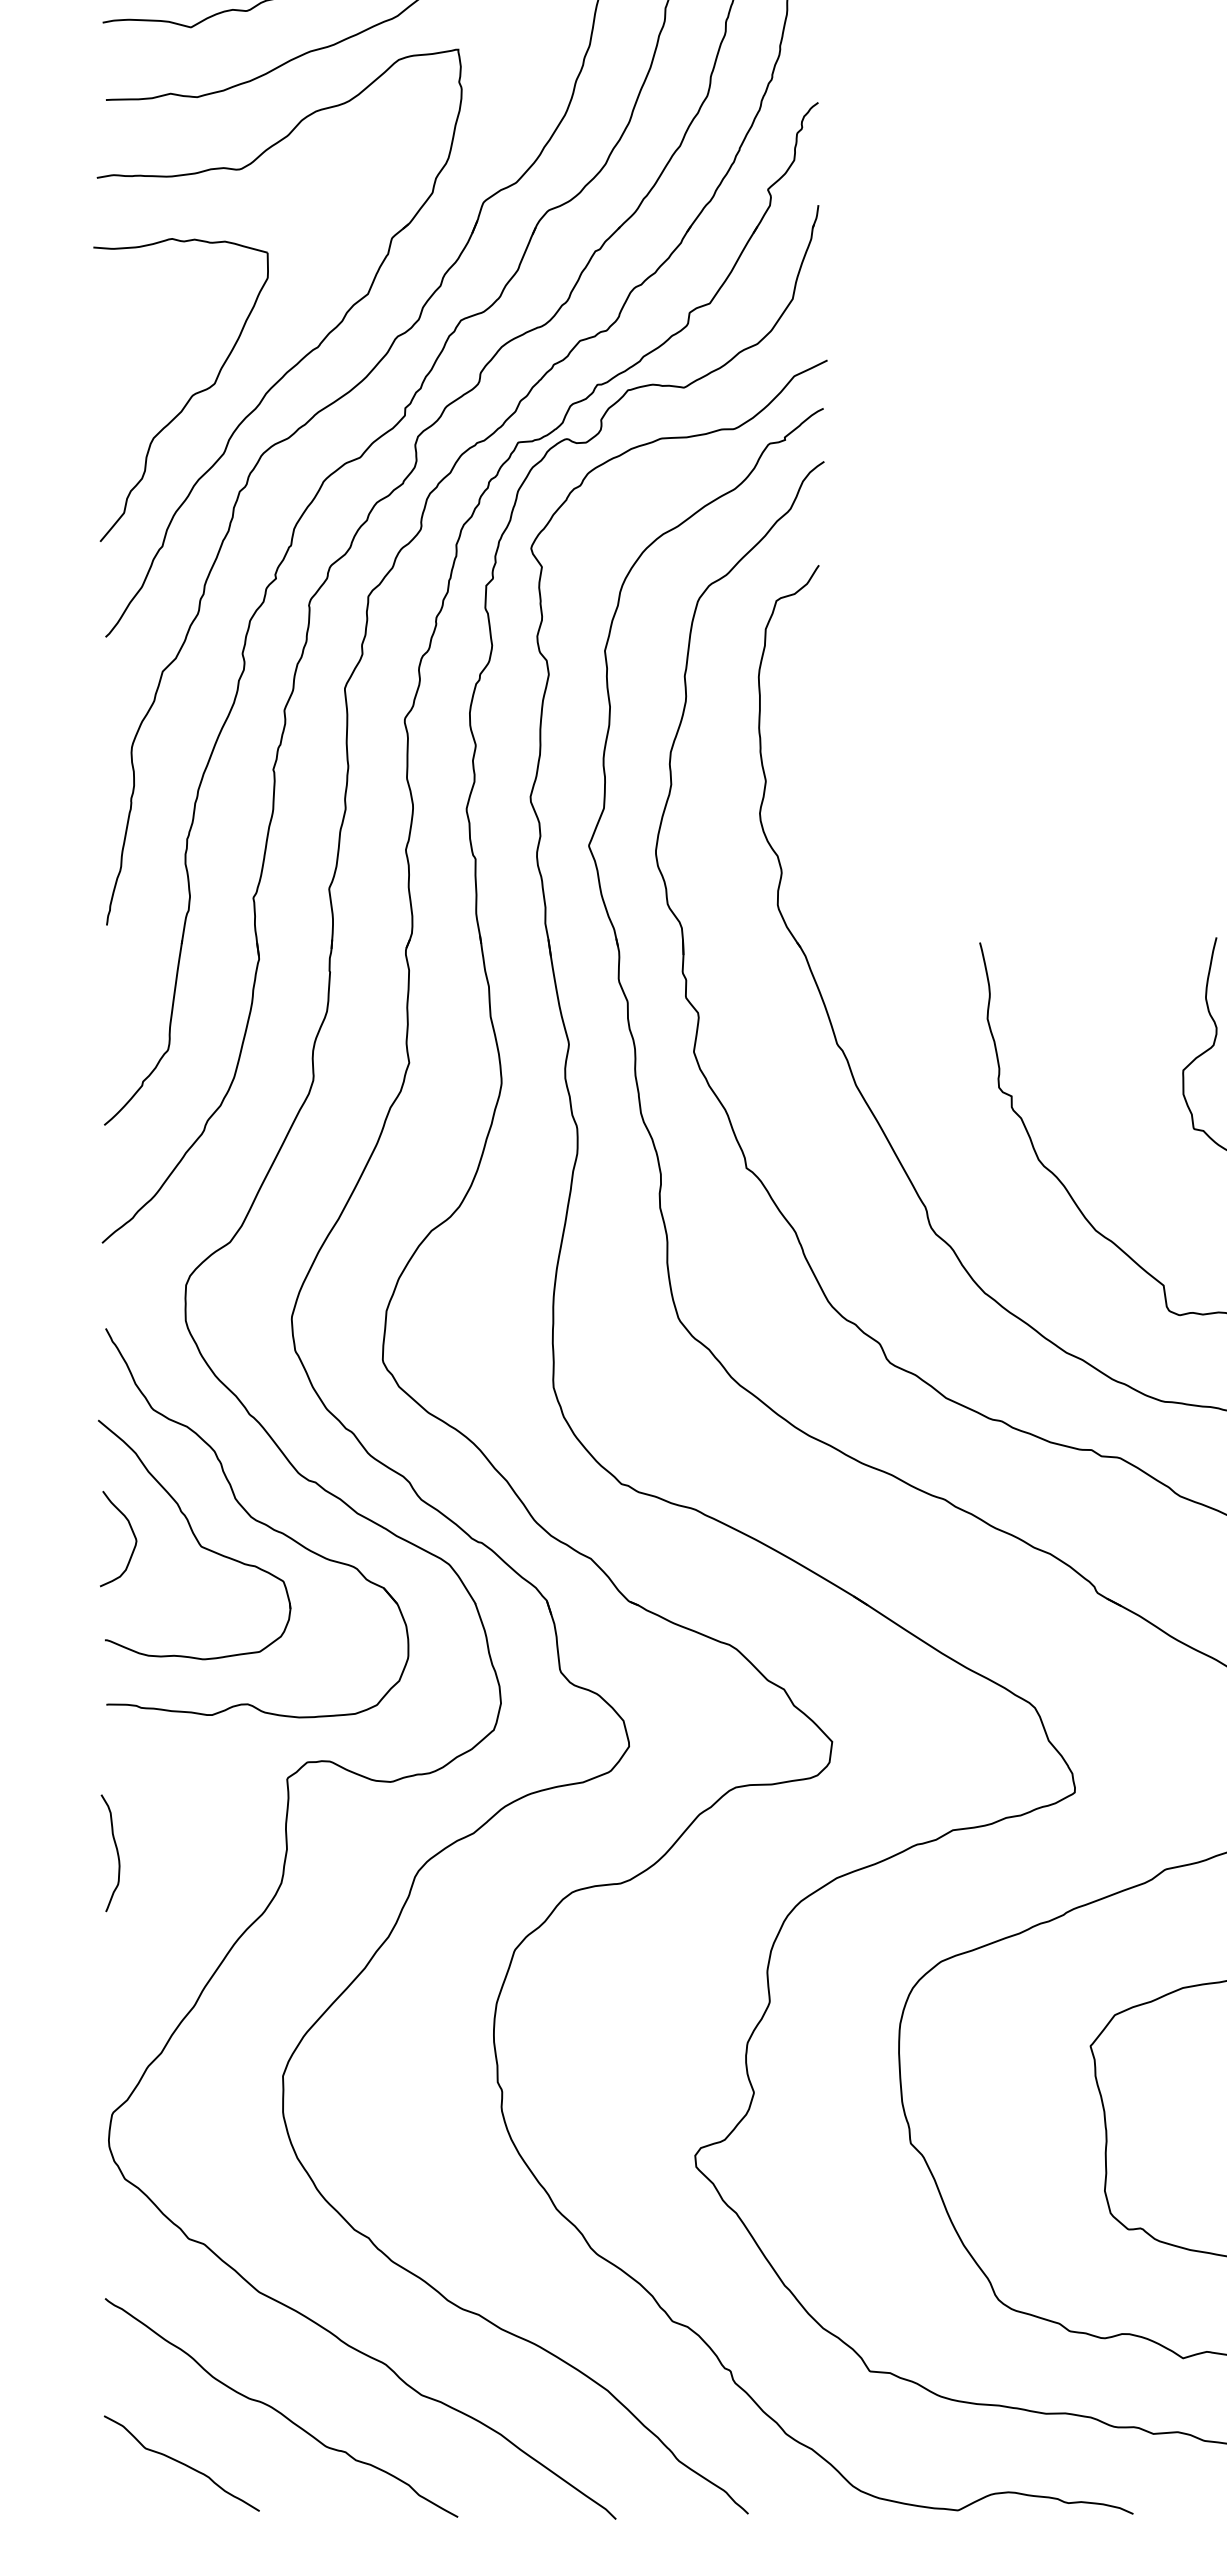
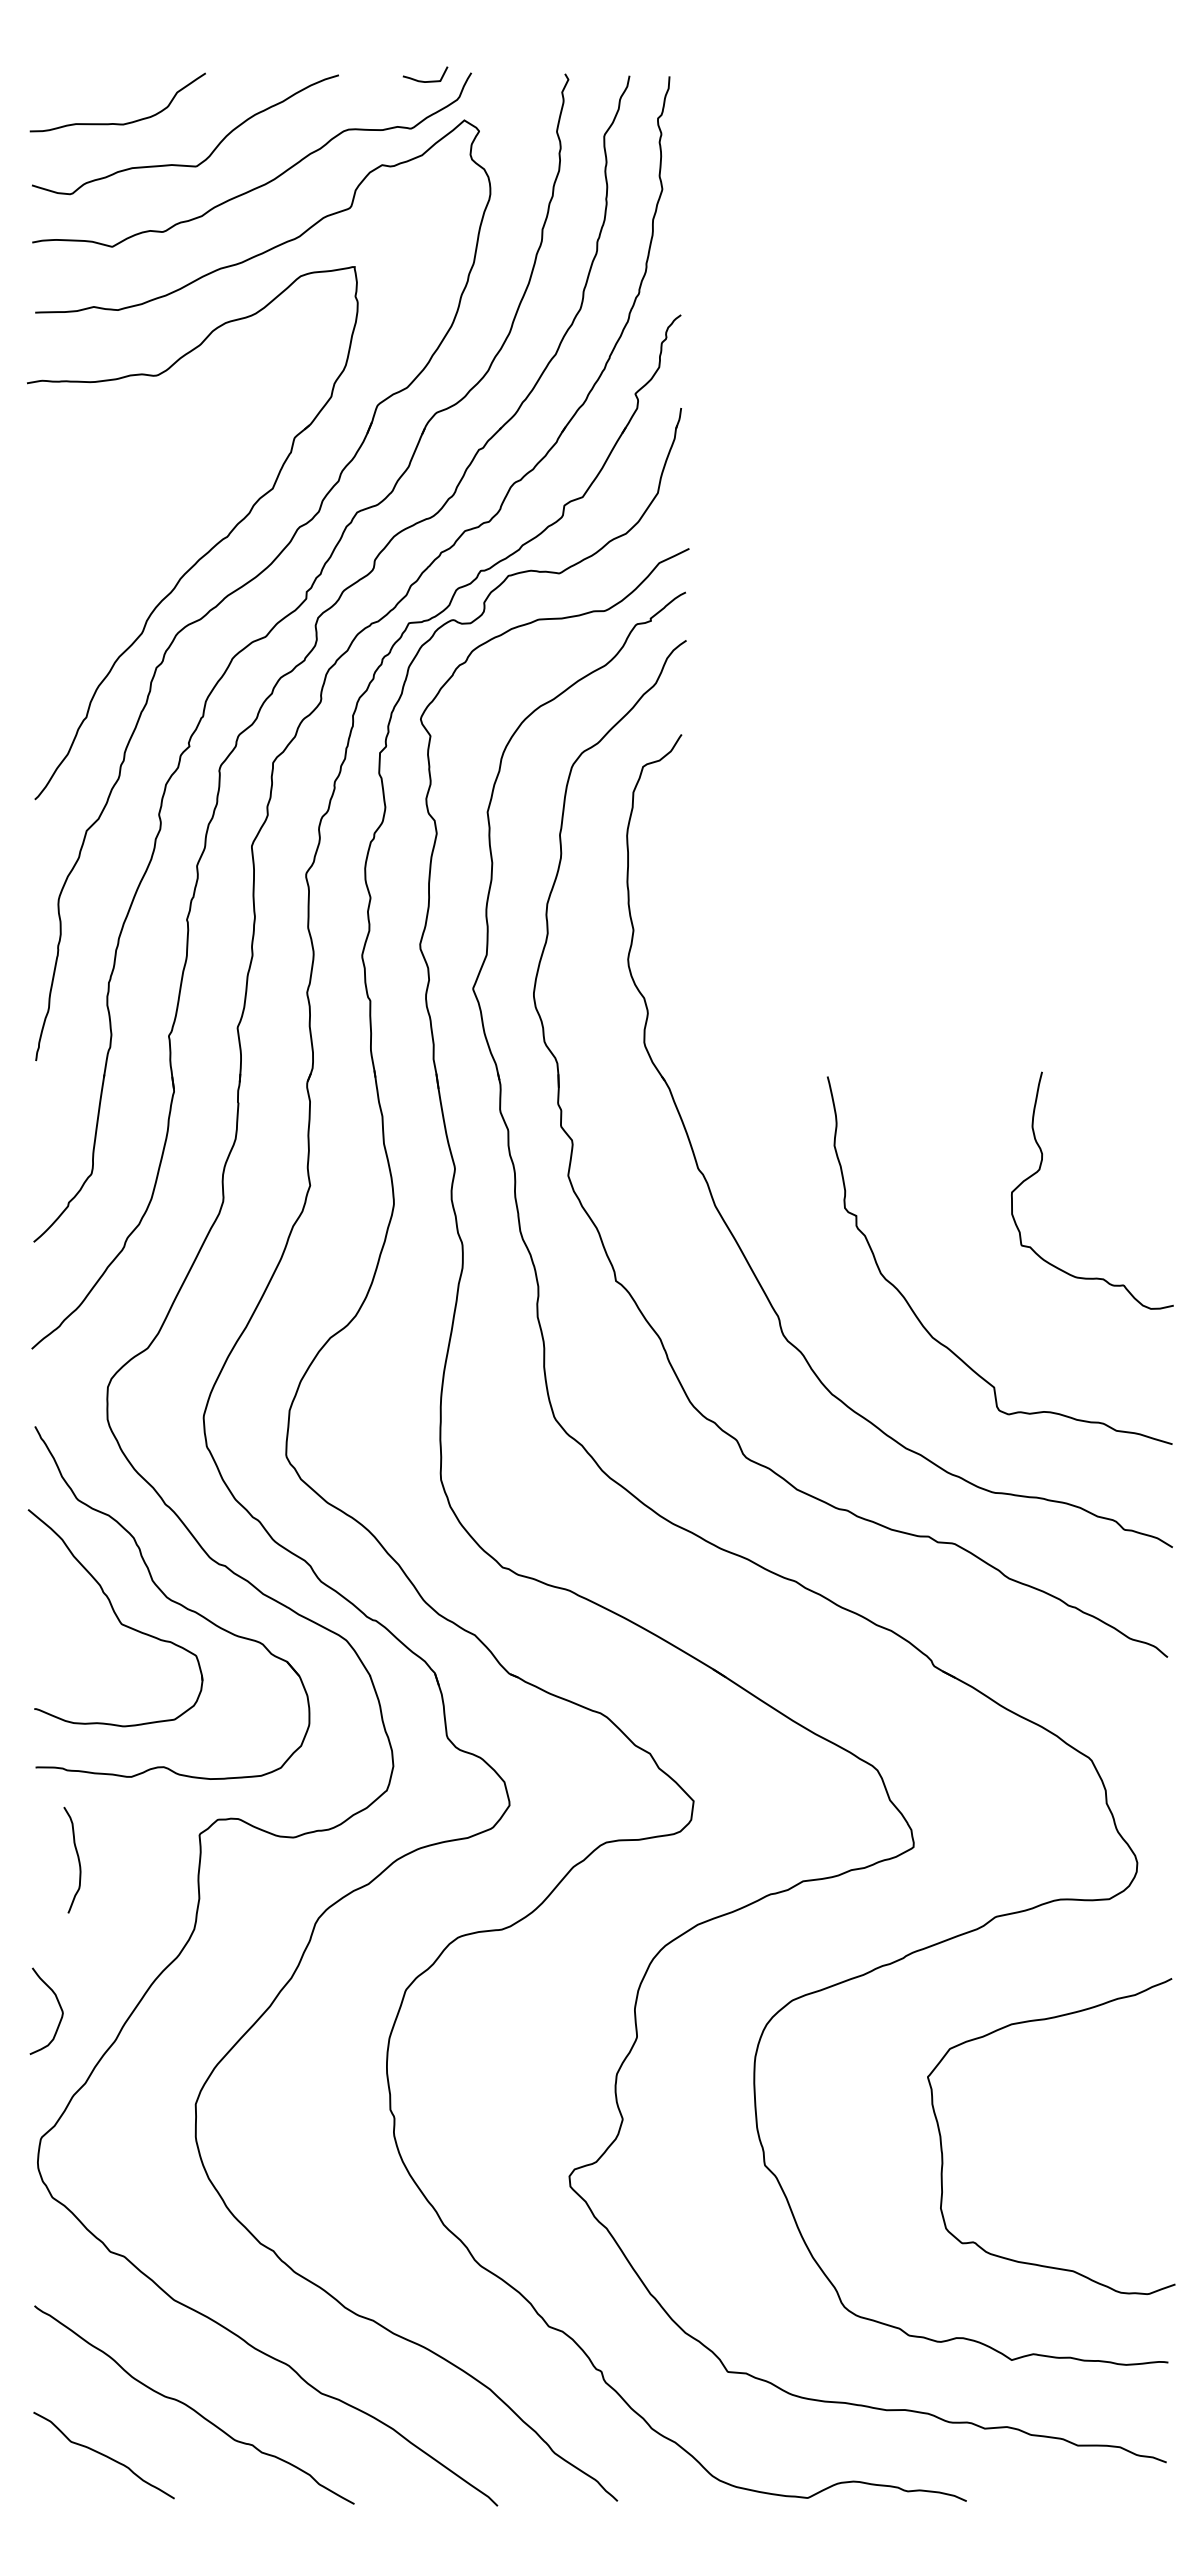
part: (191, 395) -> (112, 580), removed
curve: (132, 1534) -> (59, 2007), moved
curve: (116, 1851) -> (77, 1858), moved

